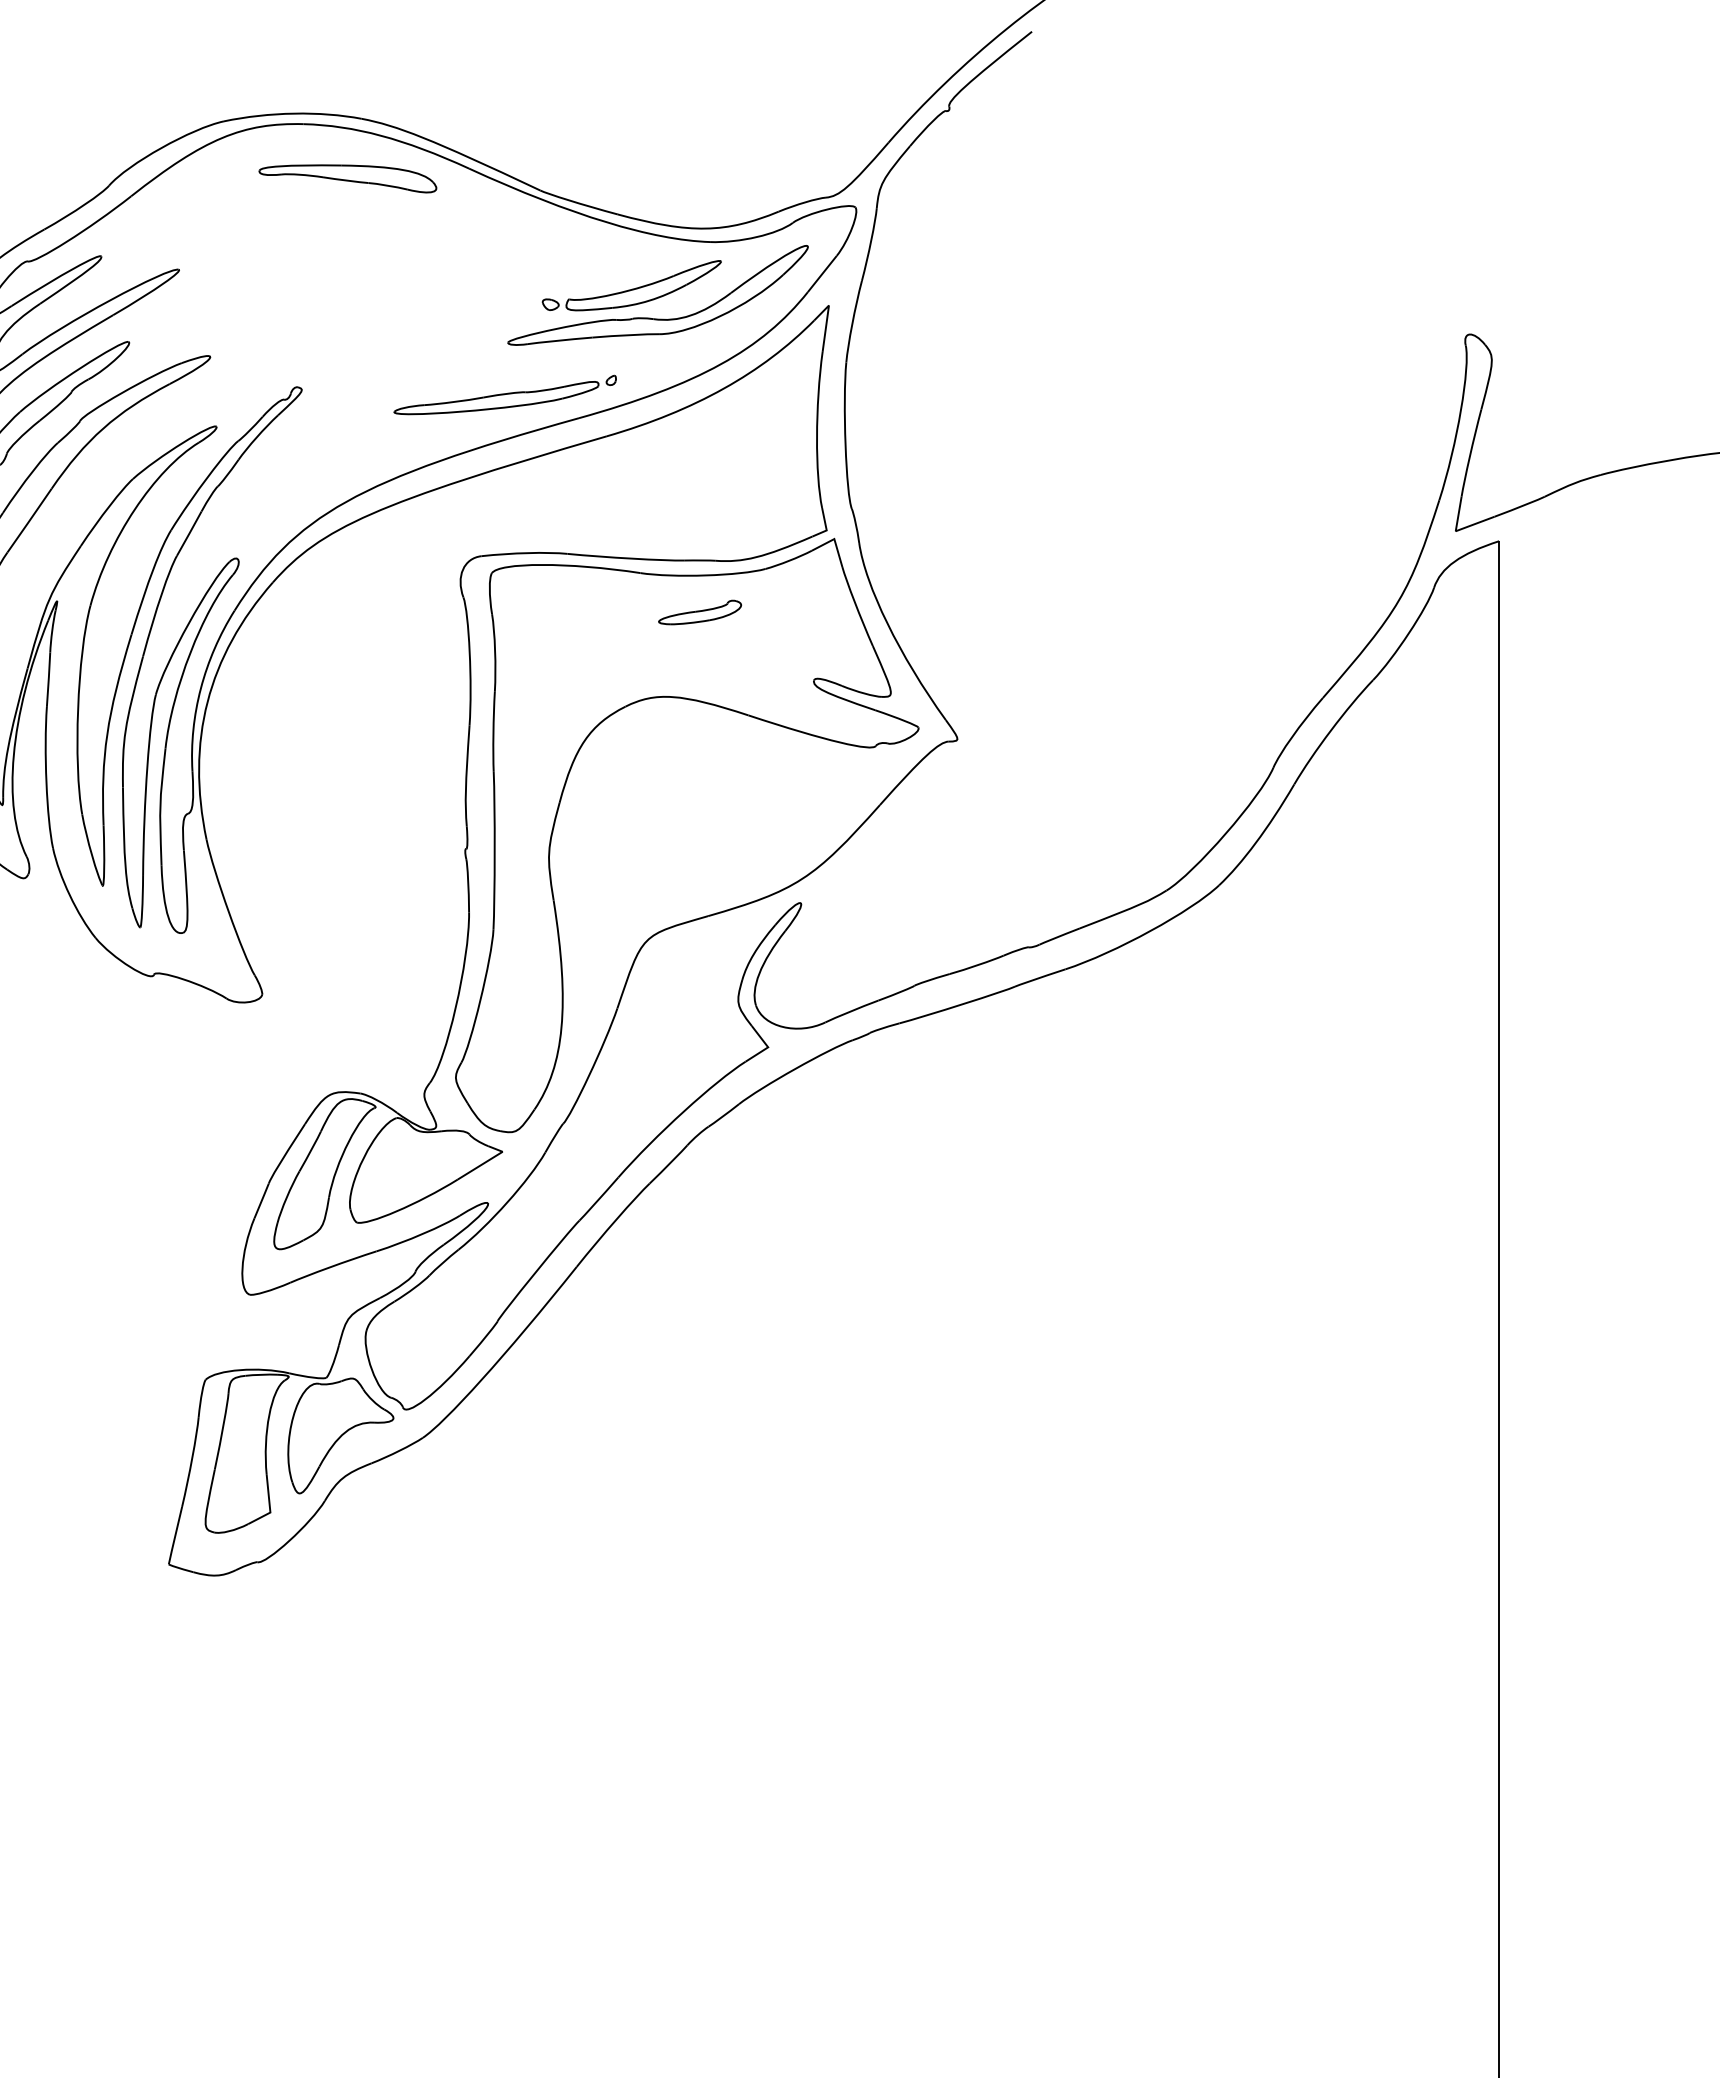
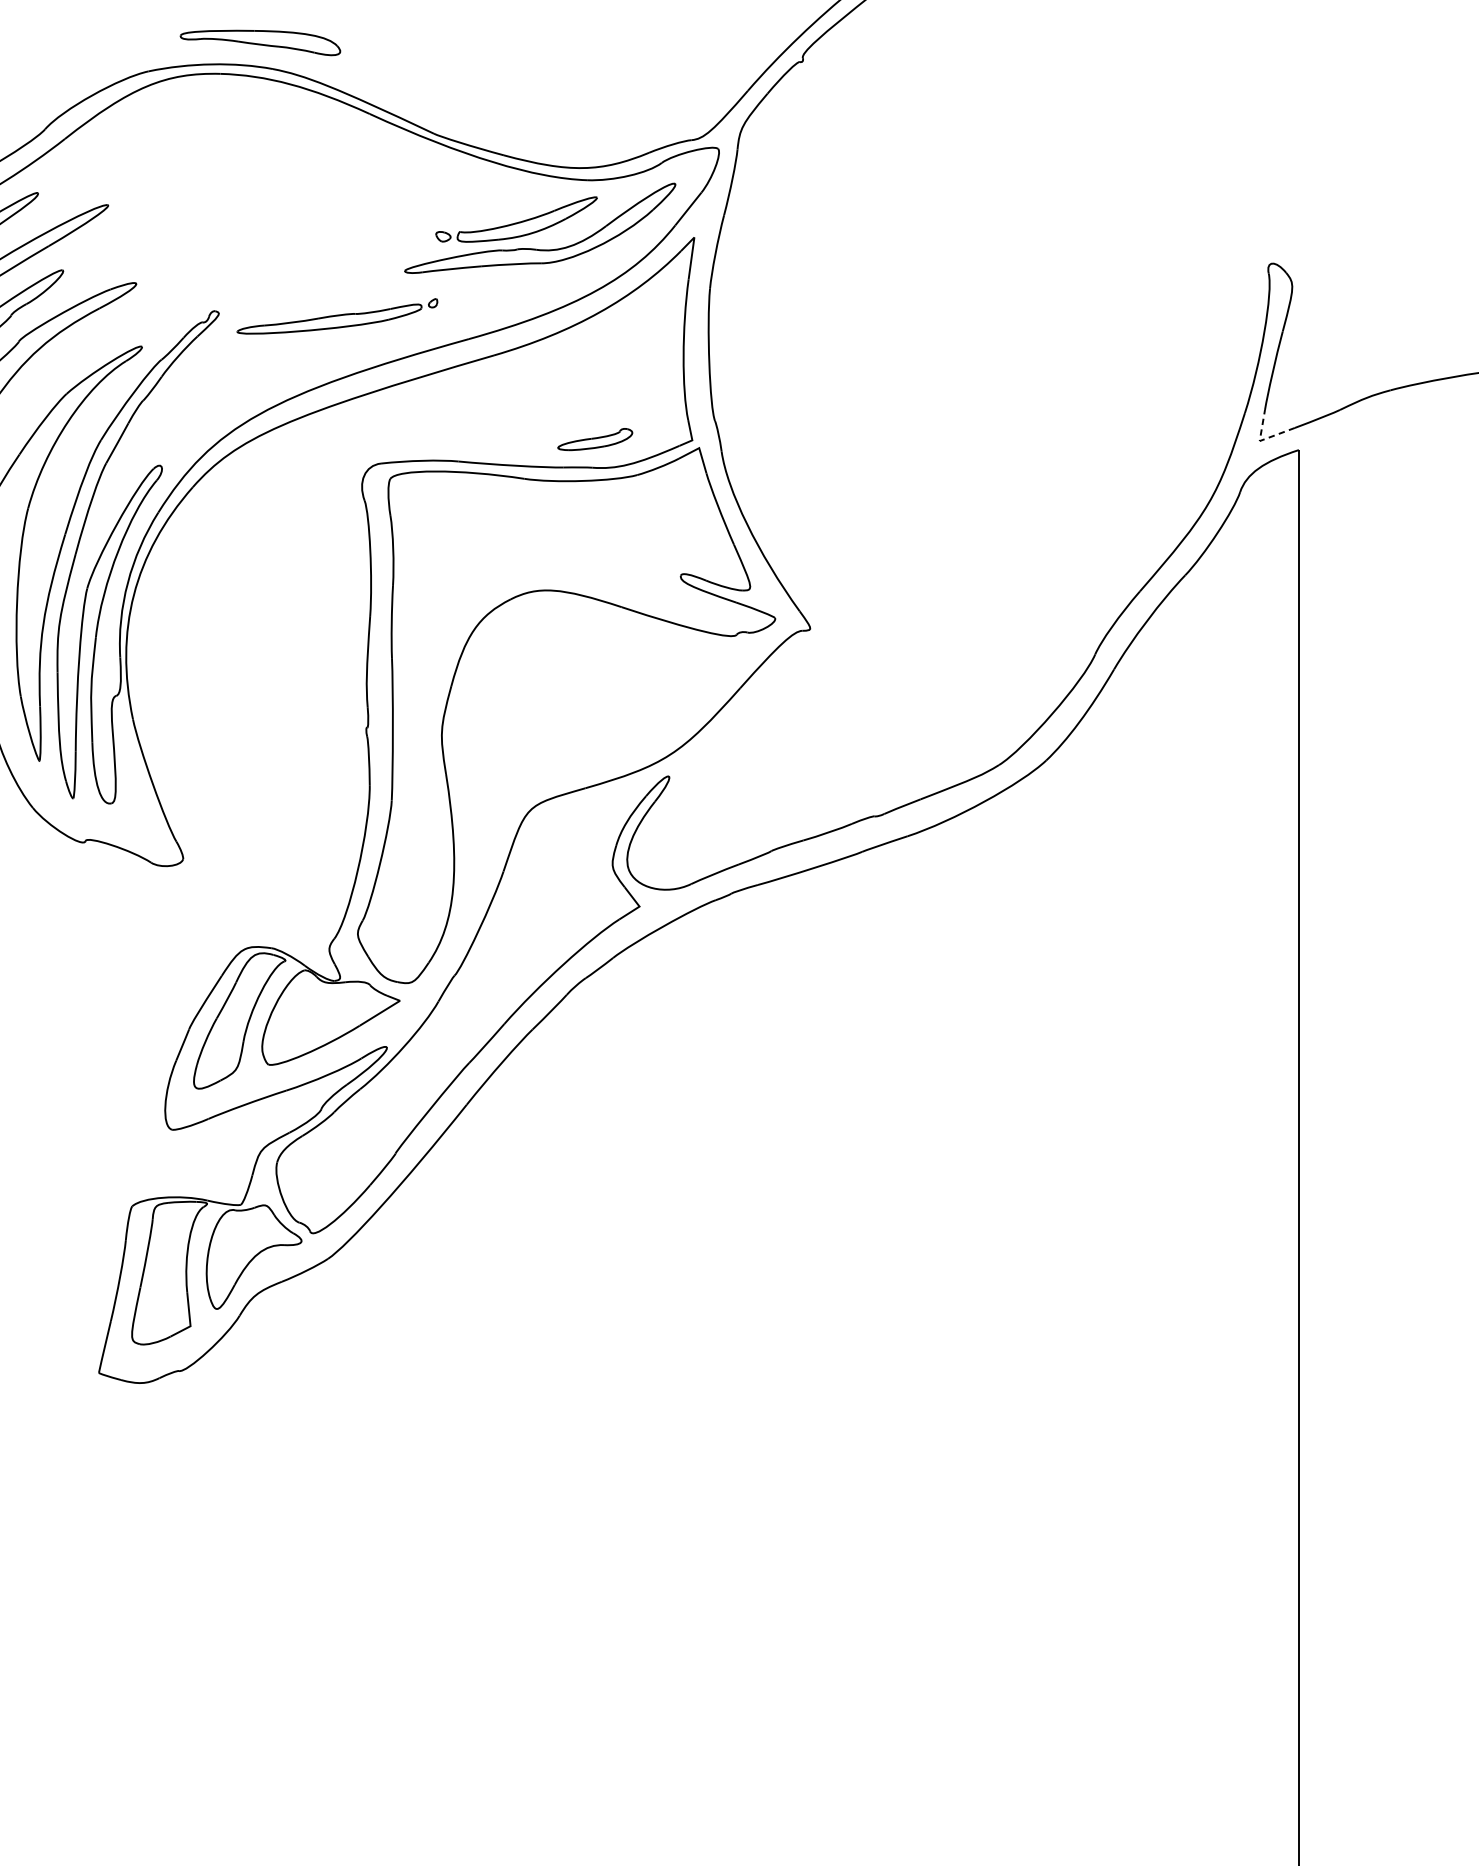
part: (347, 178) -> (260, 42), moved
part: (504, 394) -> (336, 315), moved
line: (1458, 530) -> (1262, 440), solid -> dashed
part: (700, 612) -> (595, 439), moved

